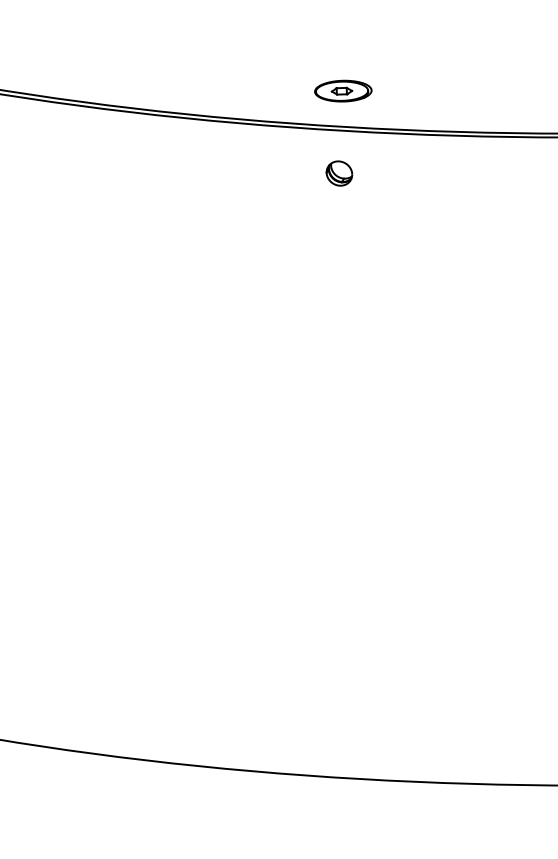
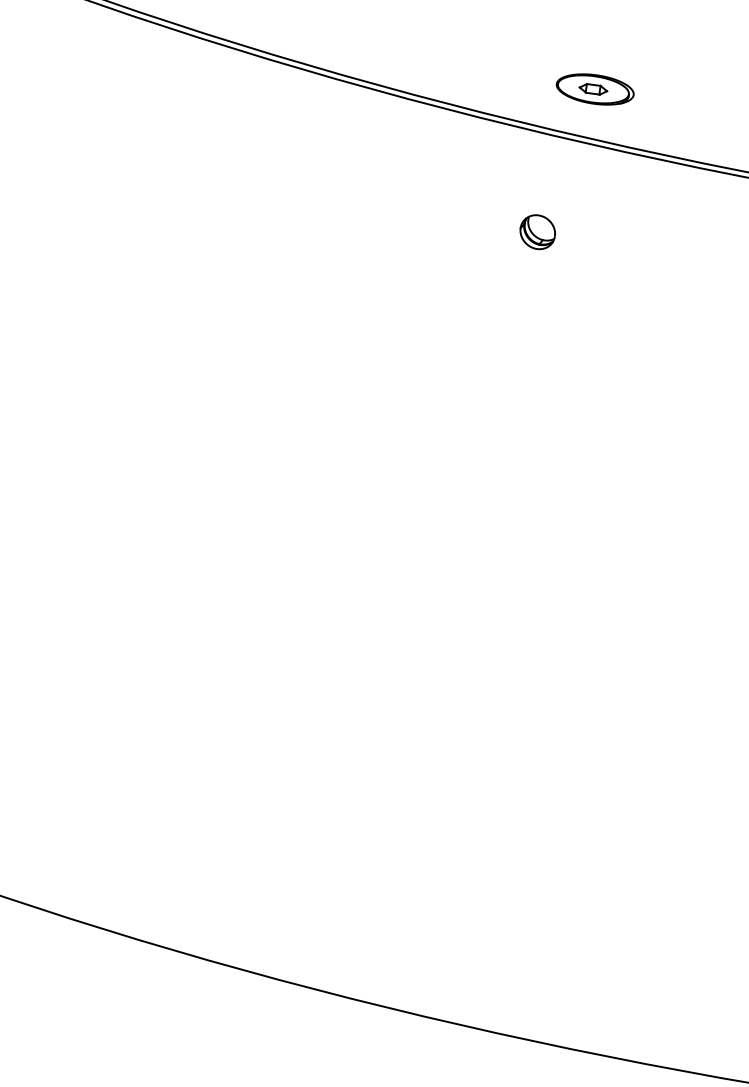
part: (339, 173) -> (537, 232), moved

